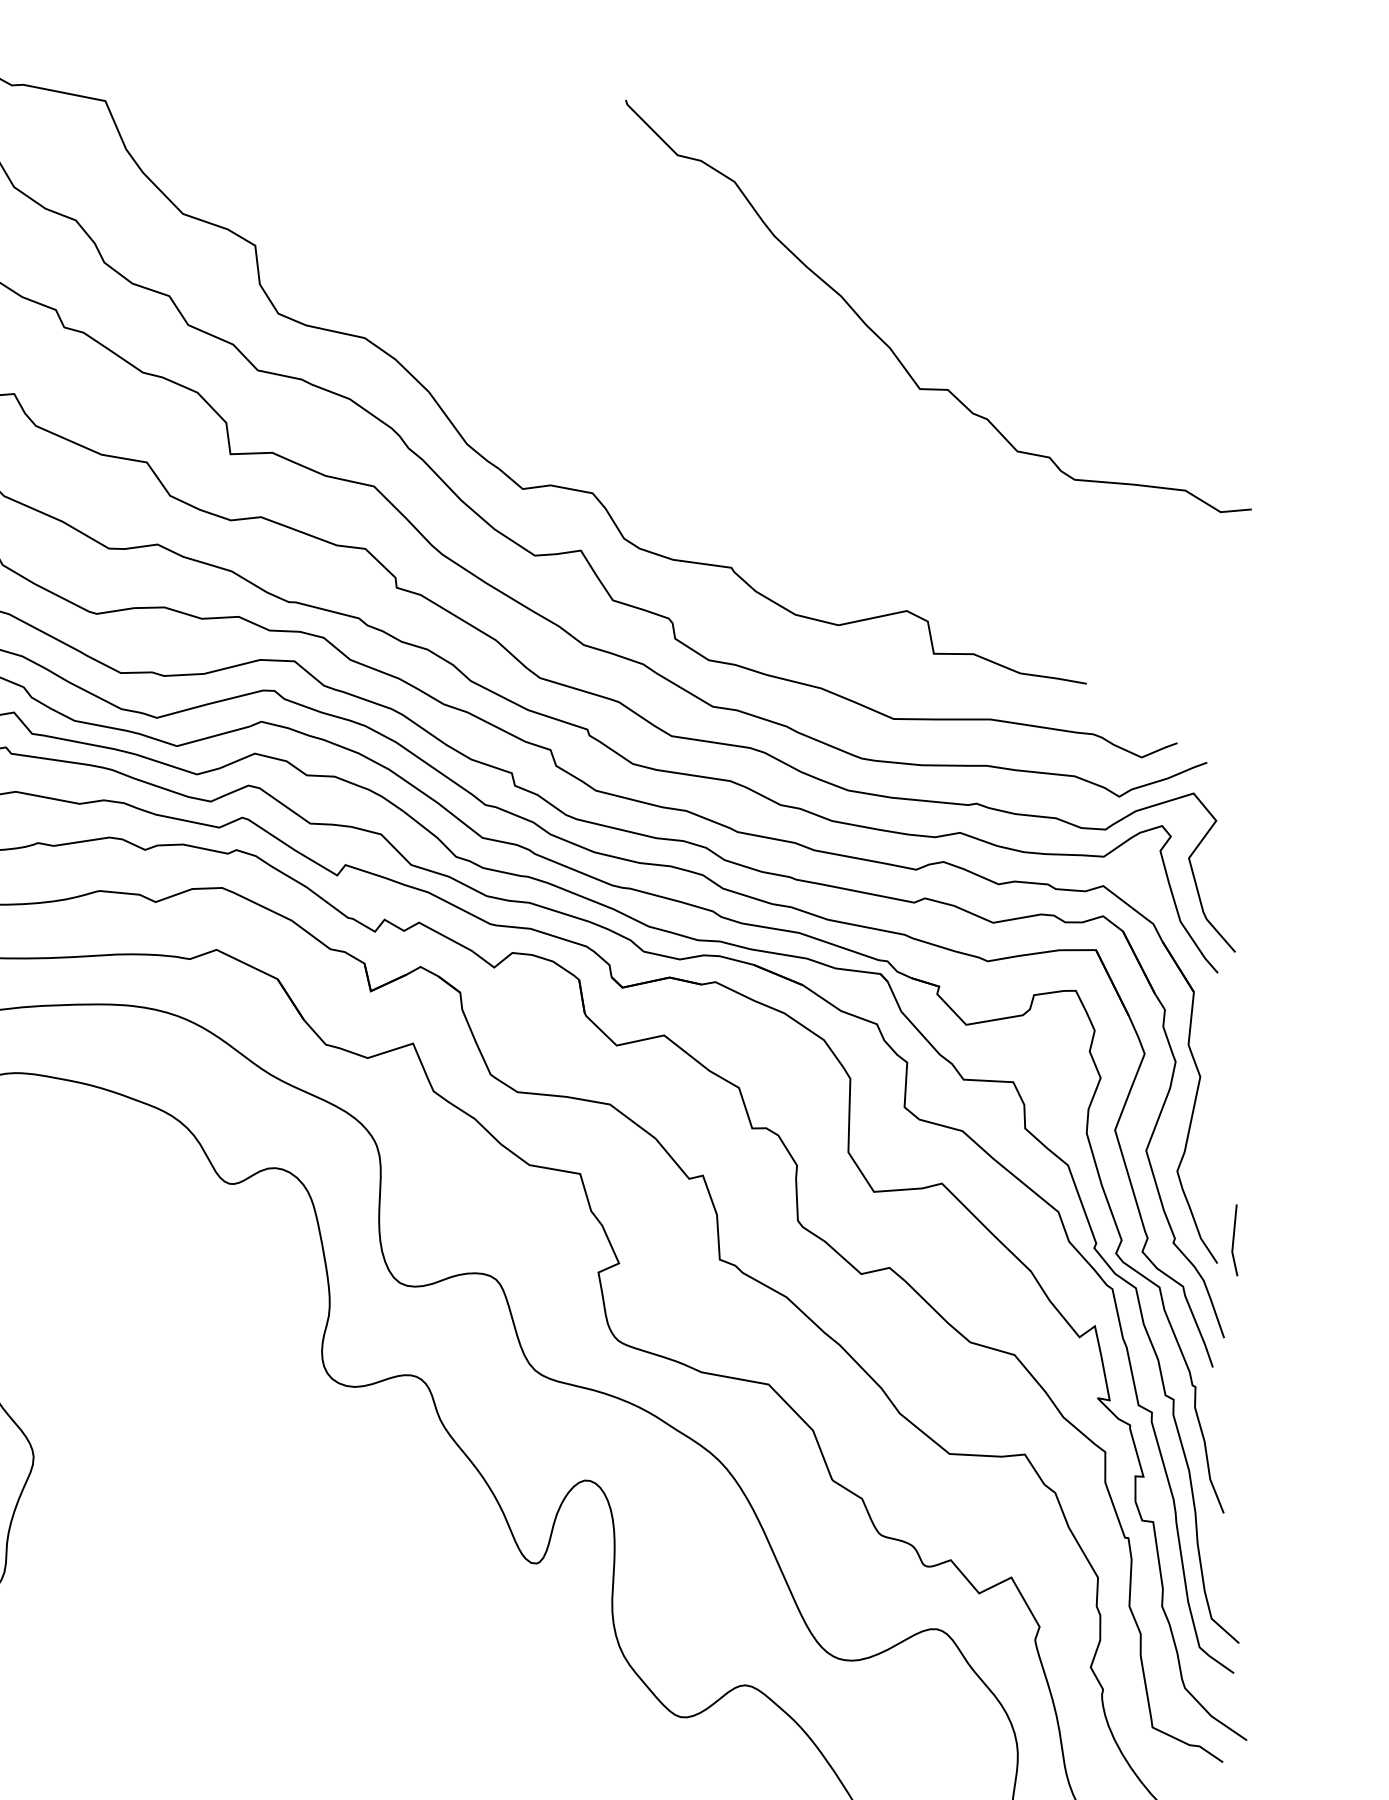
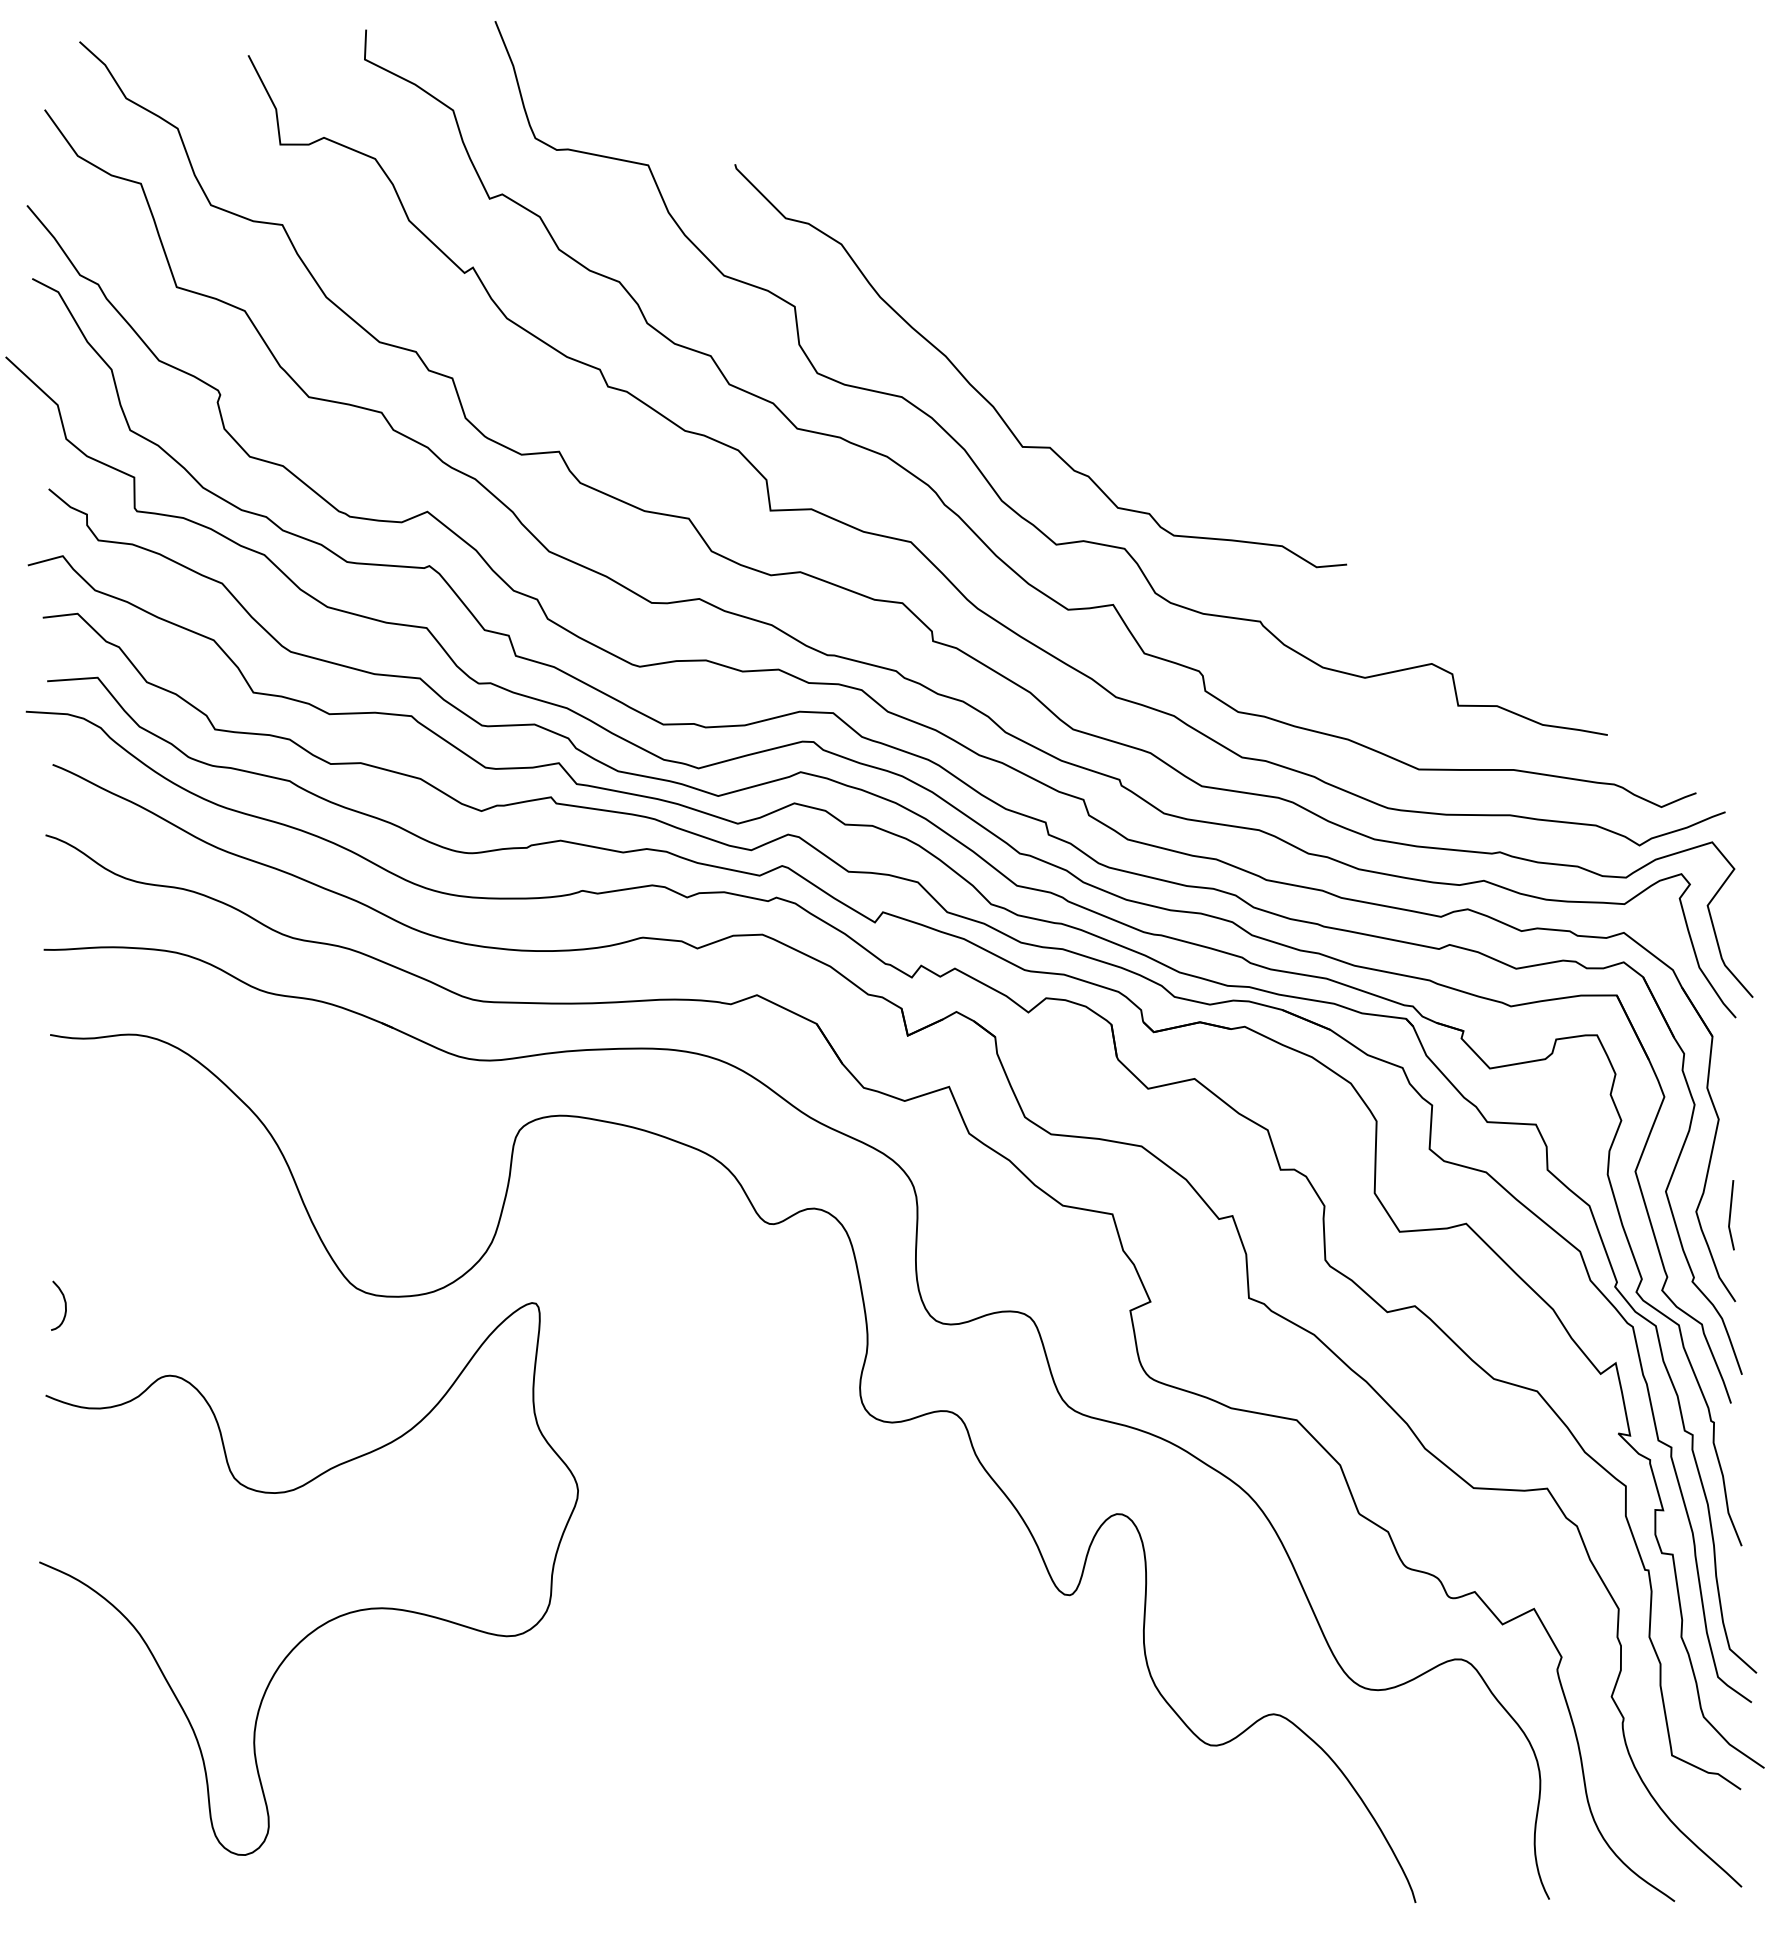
curve: (891, 347) -> (994, 406), moved
line: (1233, 1240) -> (1730, 1215), moved

